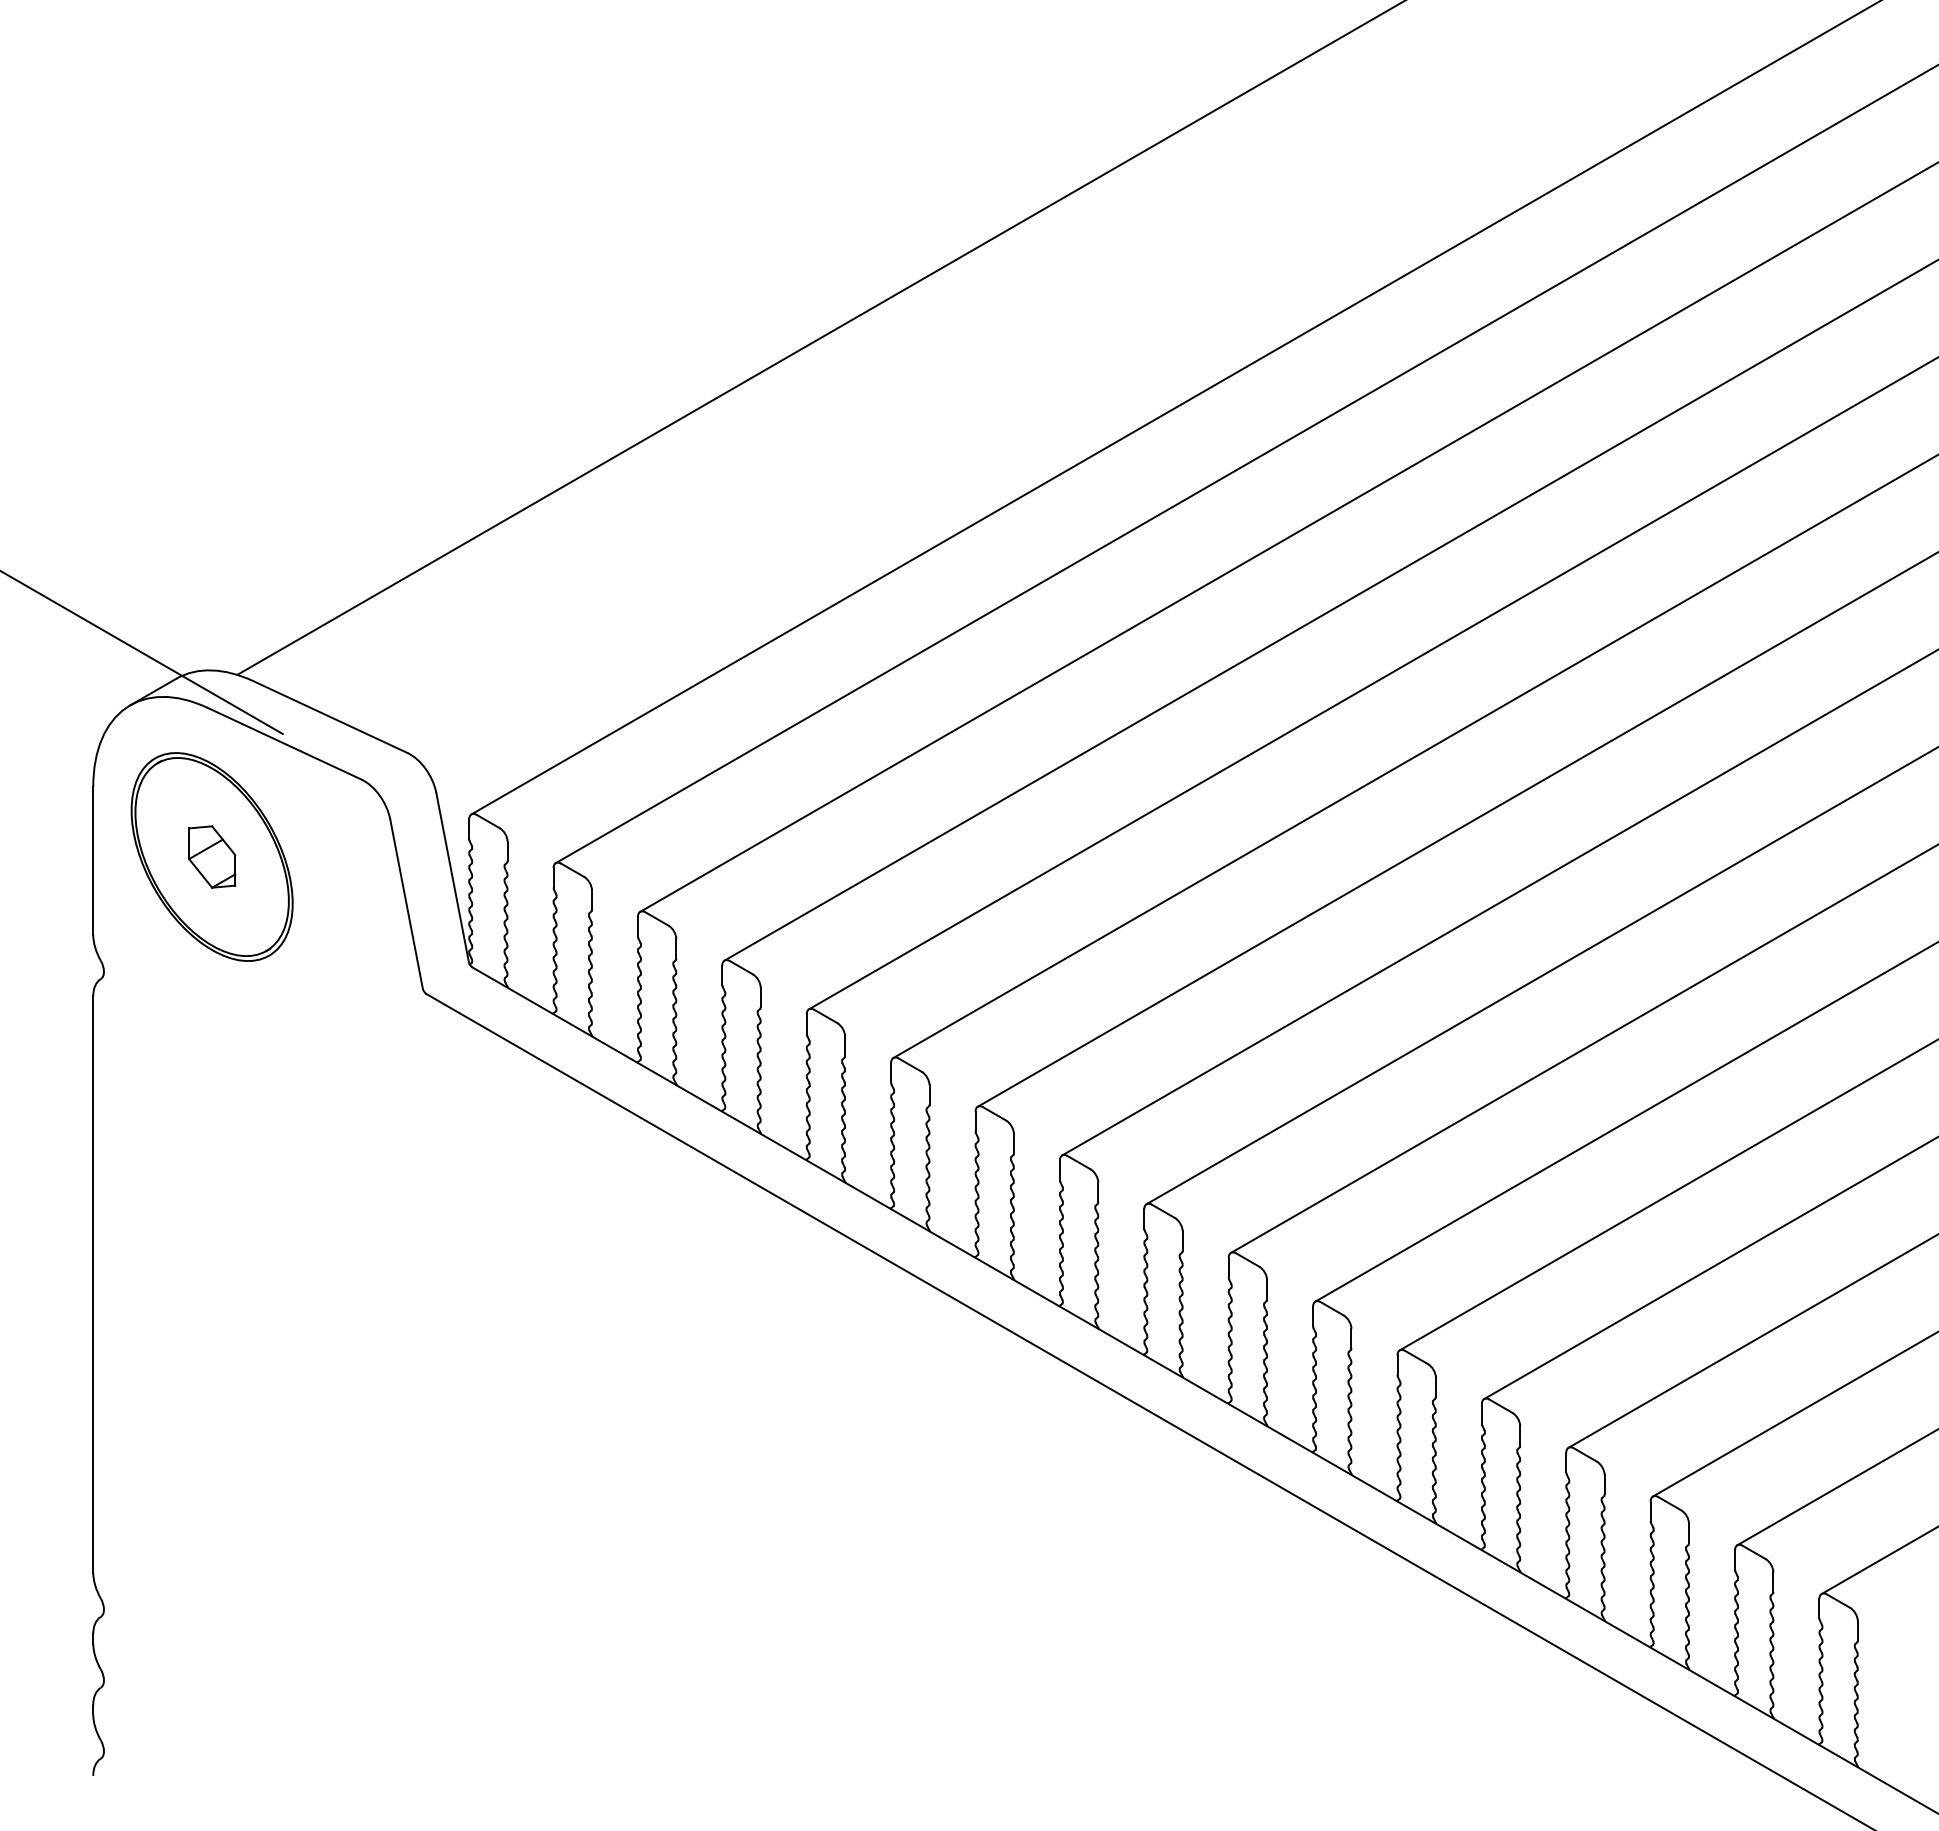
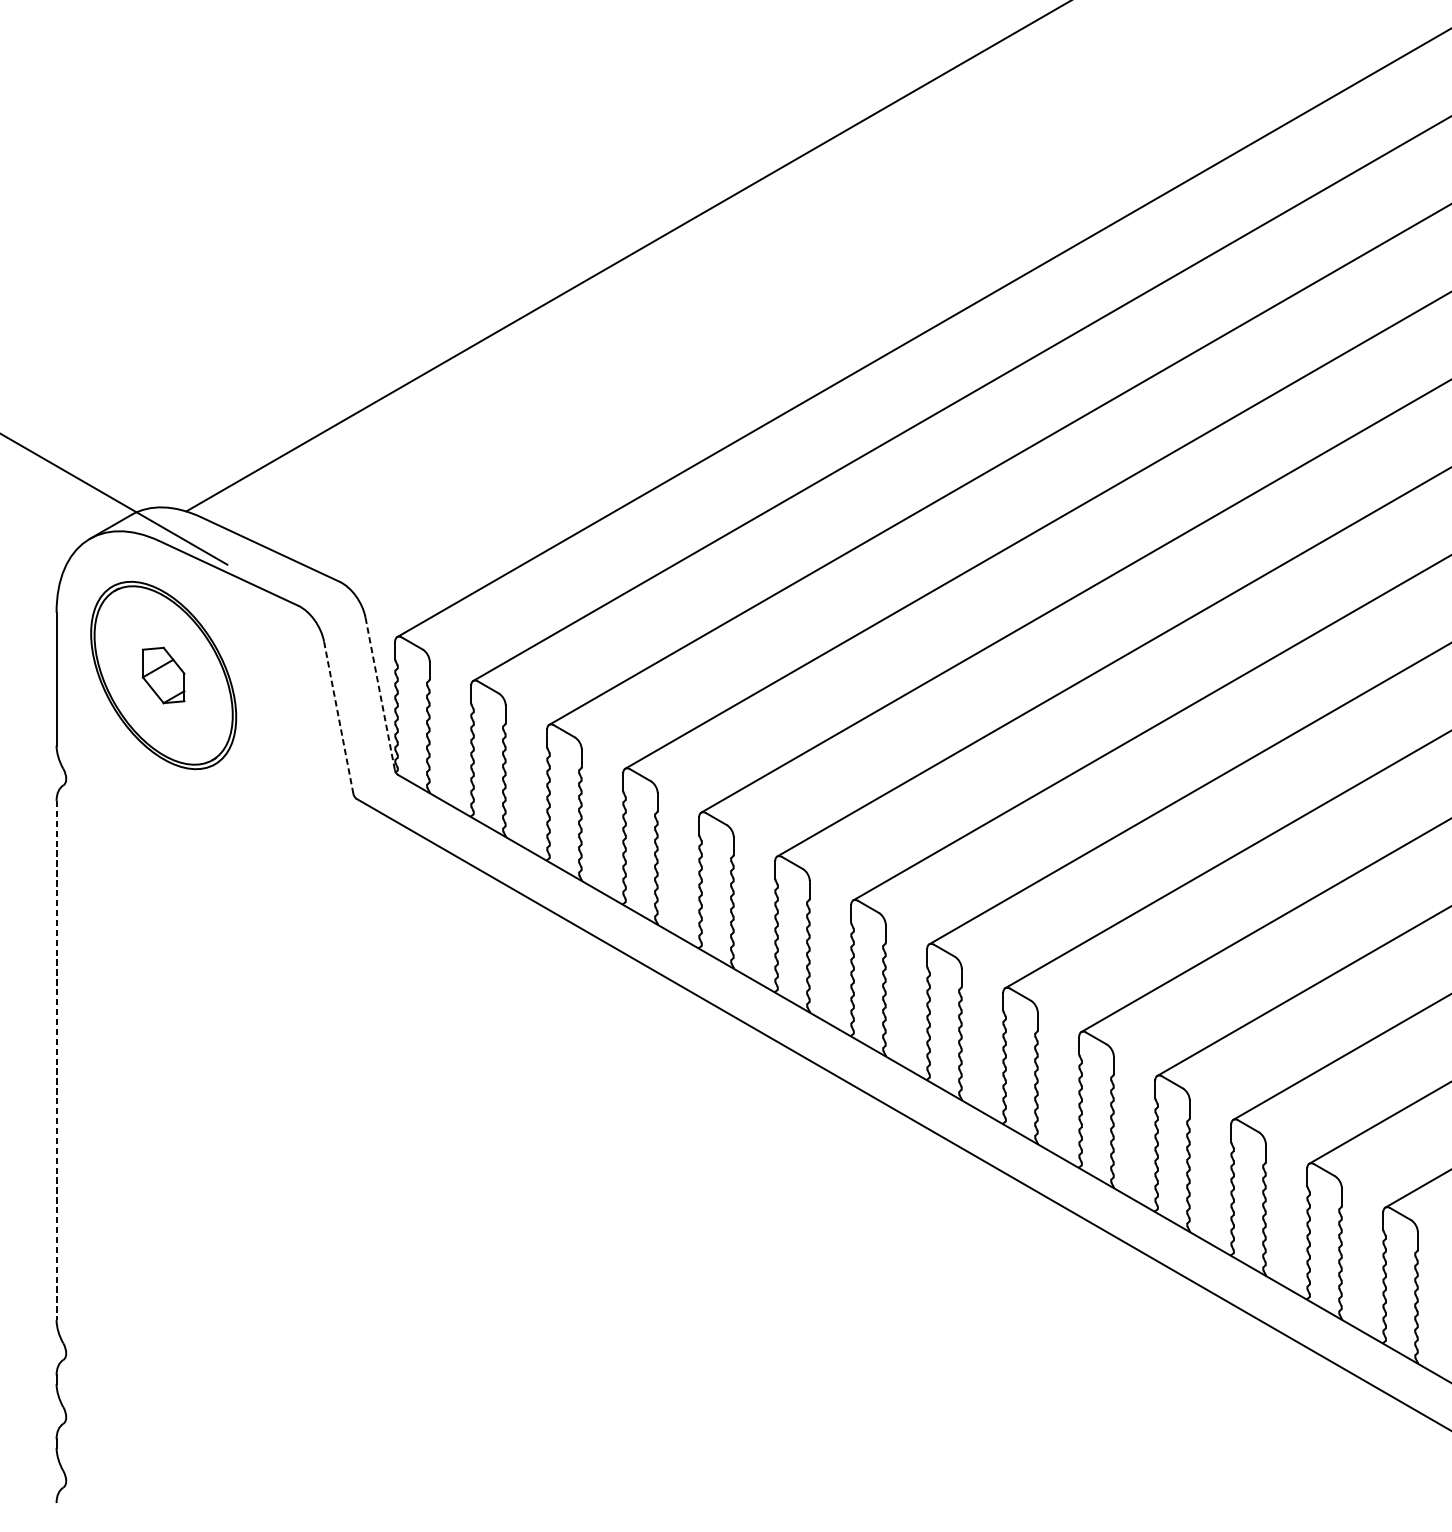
line: (452, 877) -> (380, 693), solid -> dashed
line: (406, 903) -> (338, 717), solid -> dashed
line: (93, 1284) -> (56, 1060), solid -> dashed

